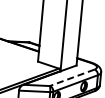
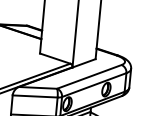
line: (72, 77) -> (89, 76), dashed -> solid

